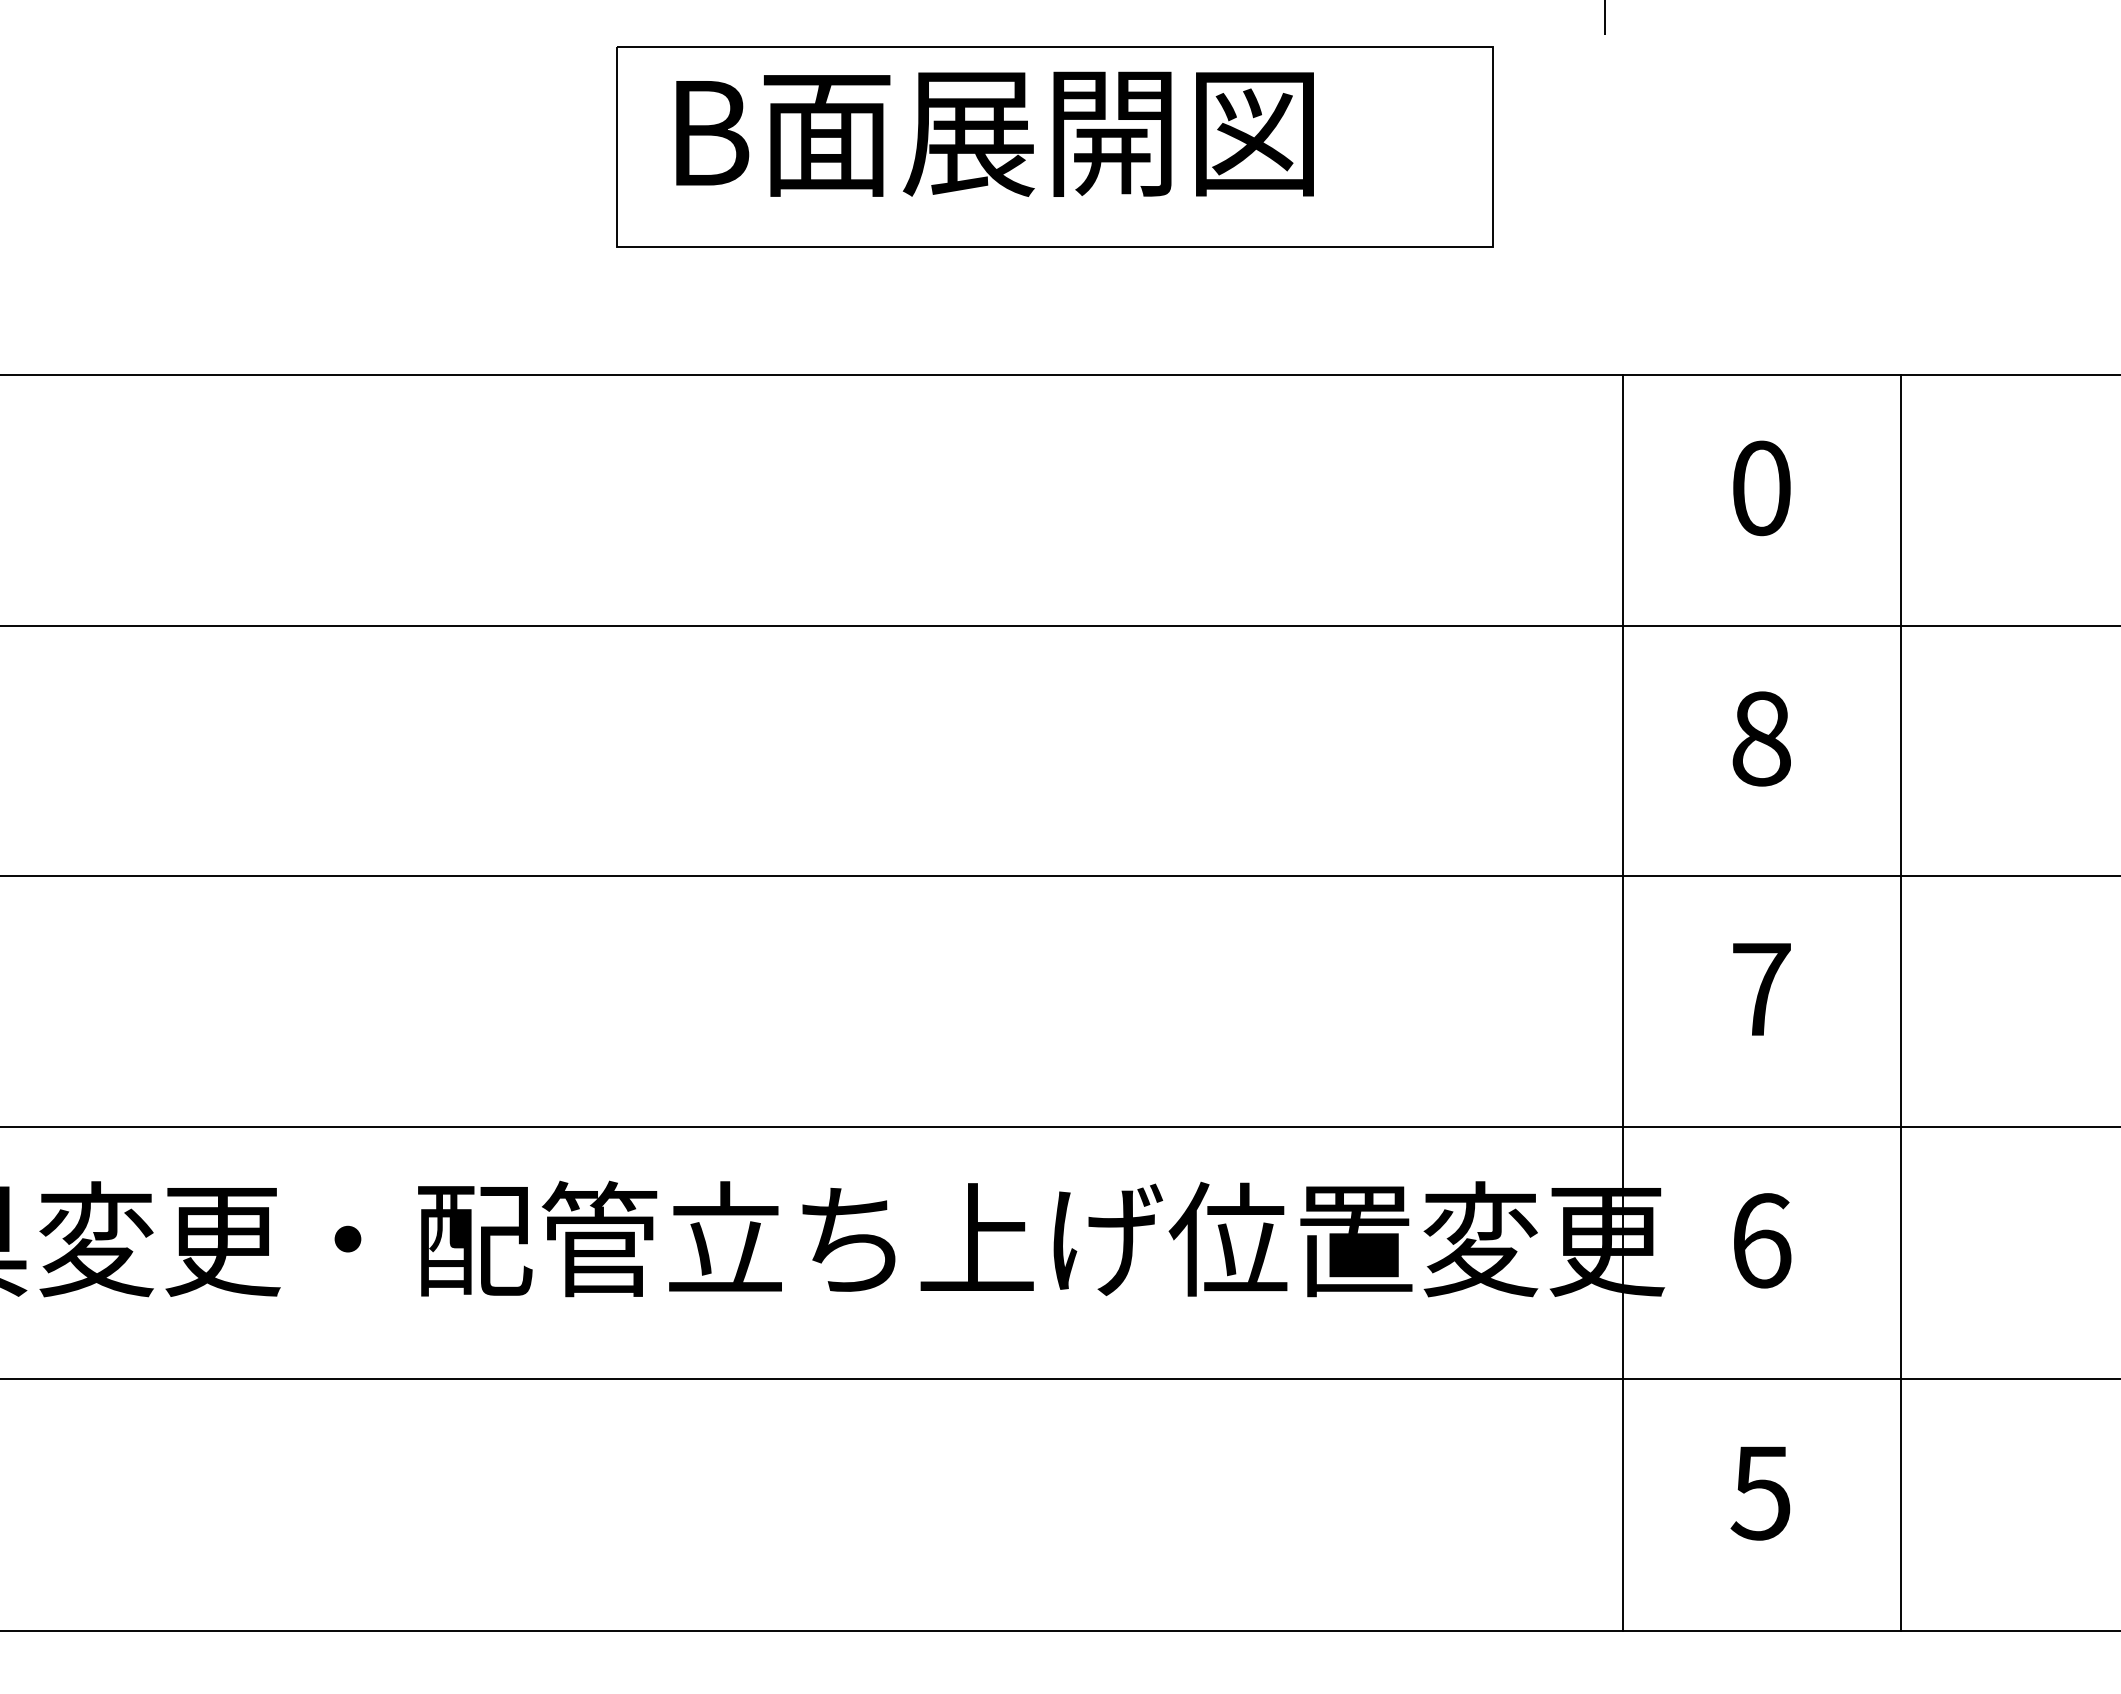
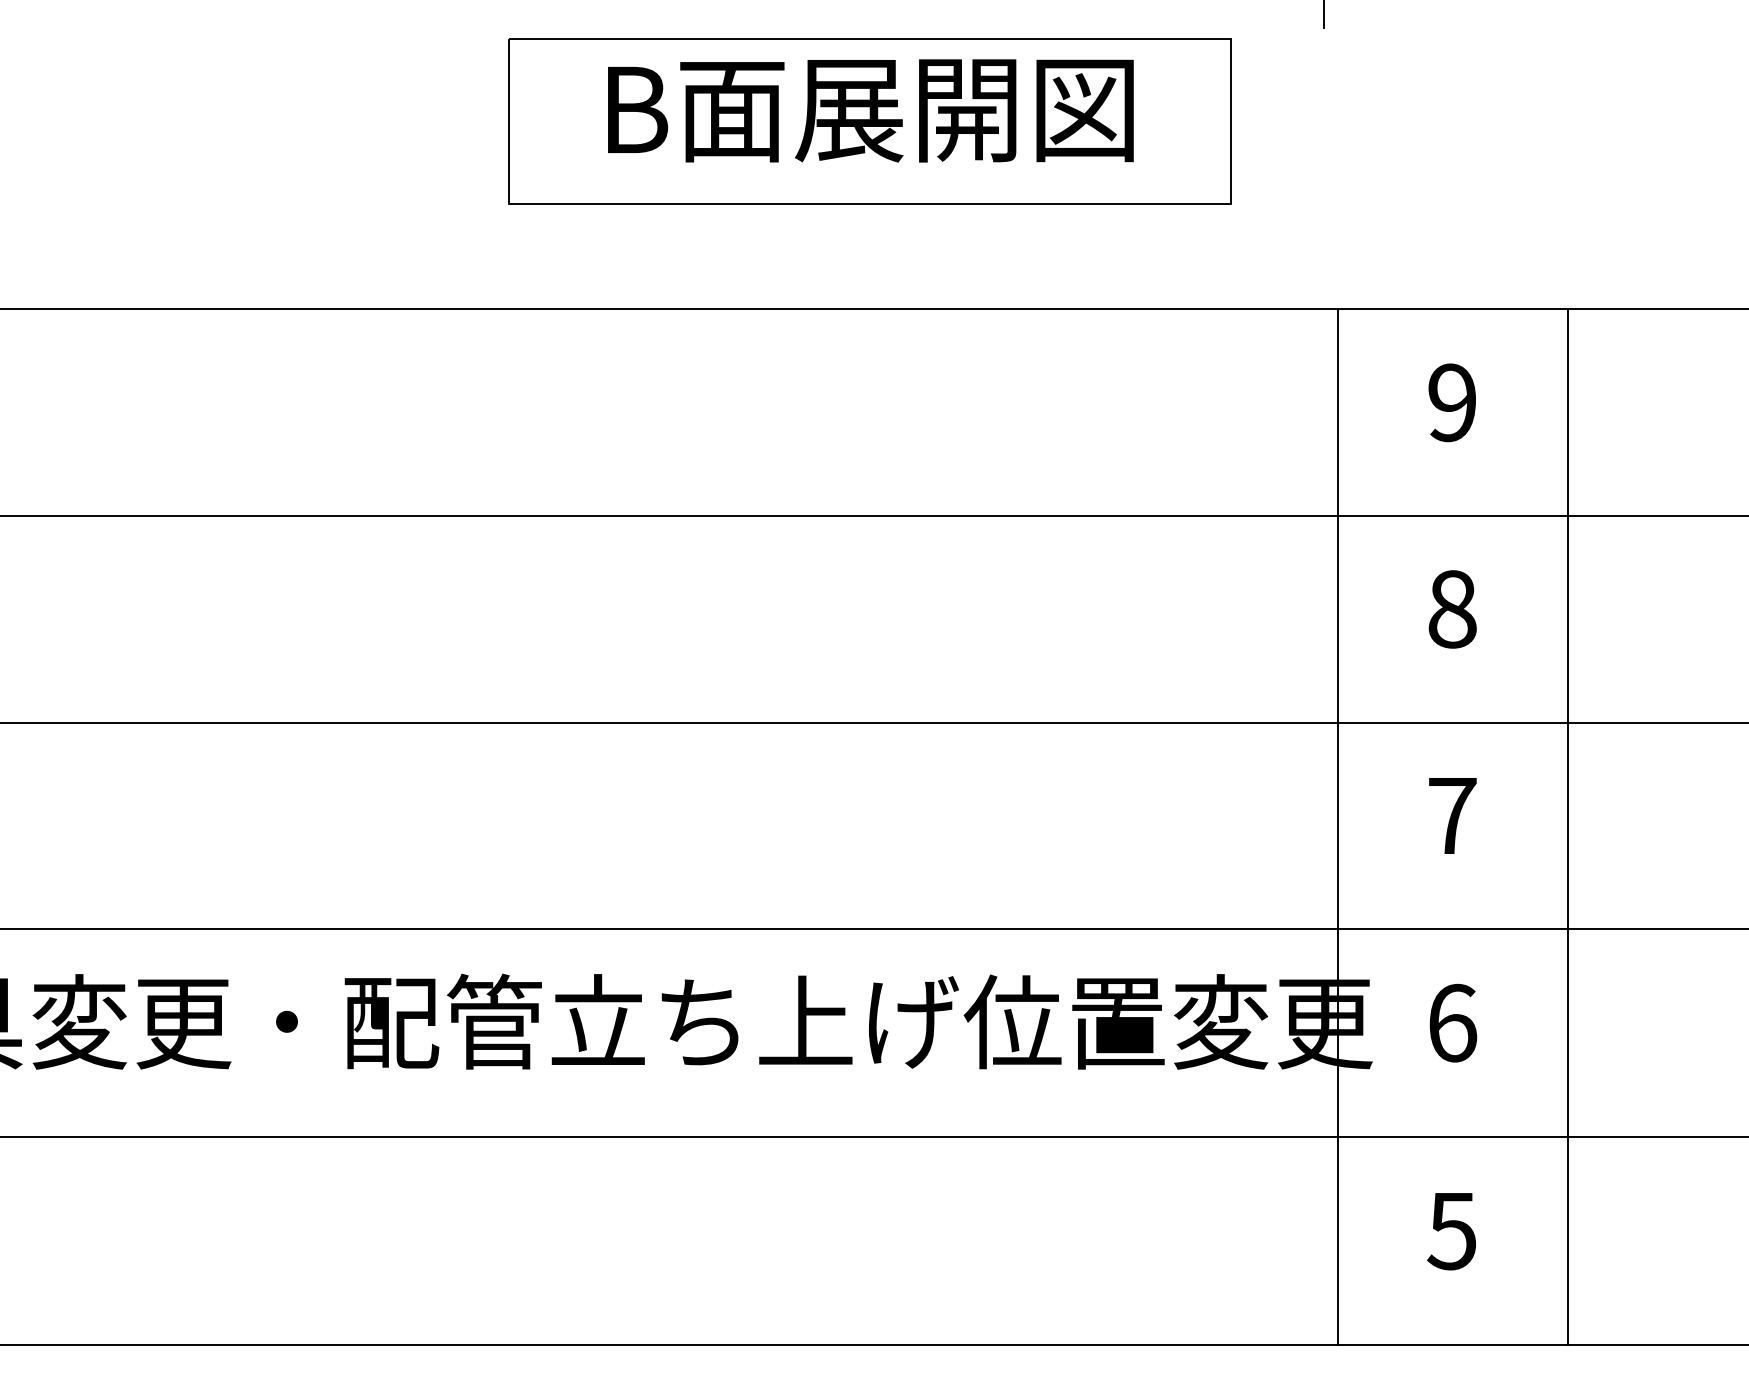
text: (994, 133) -> (870, 110), moved
text: (1761, 488) -> (1452, 402), 0 -> 9

